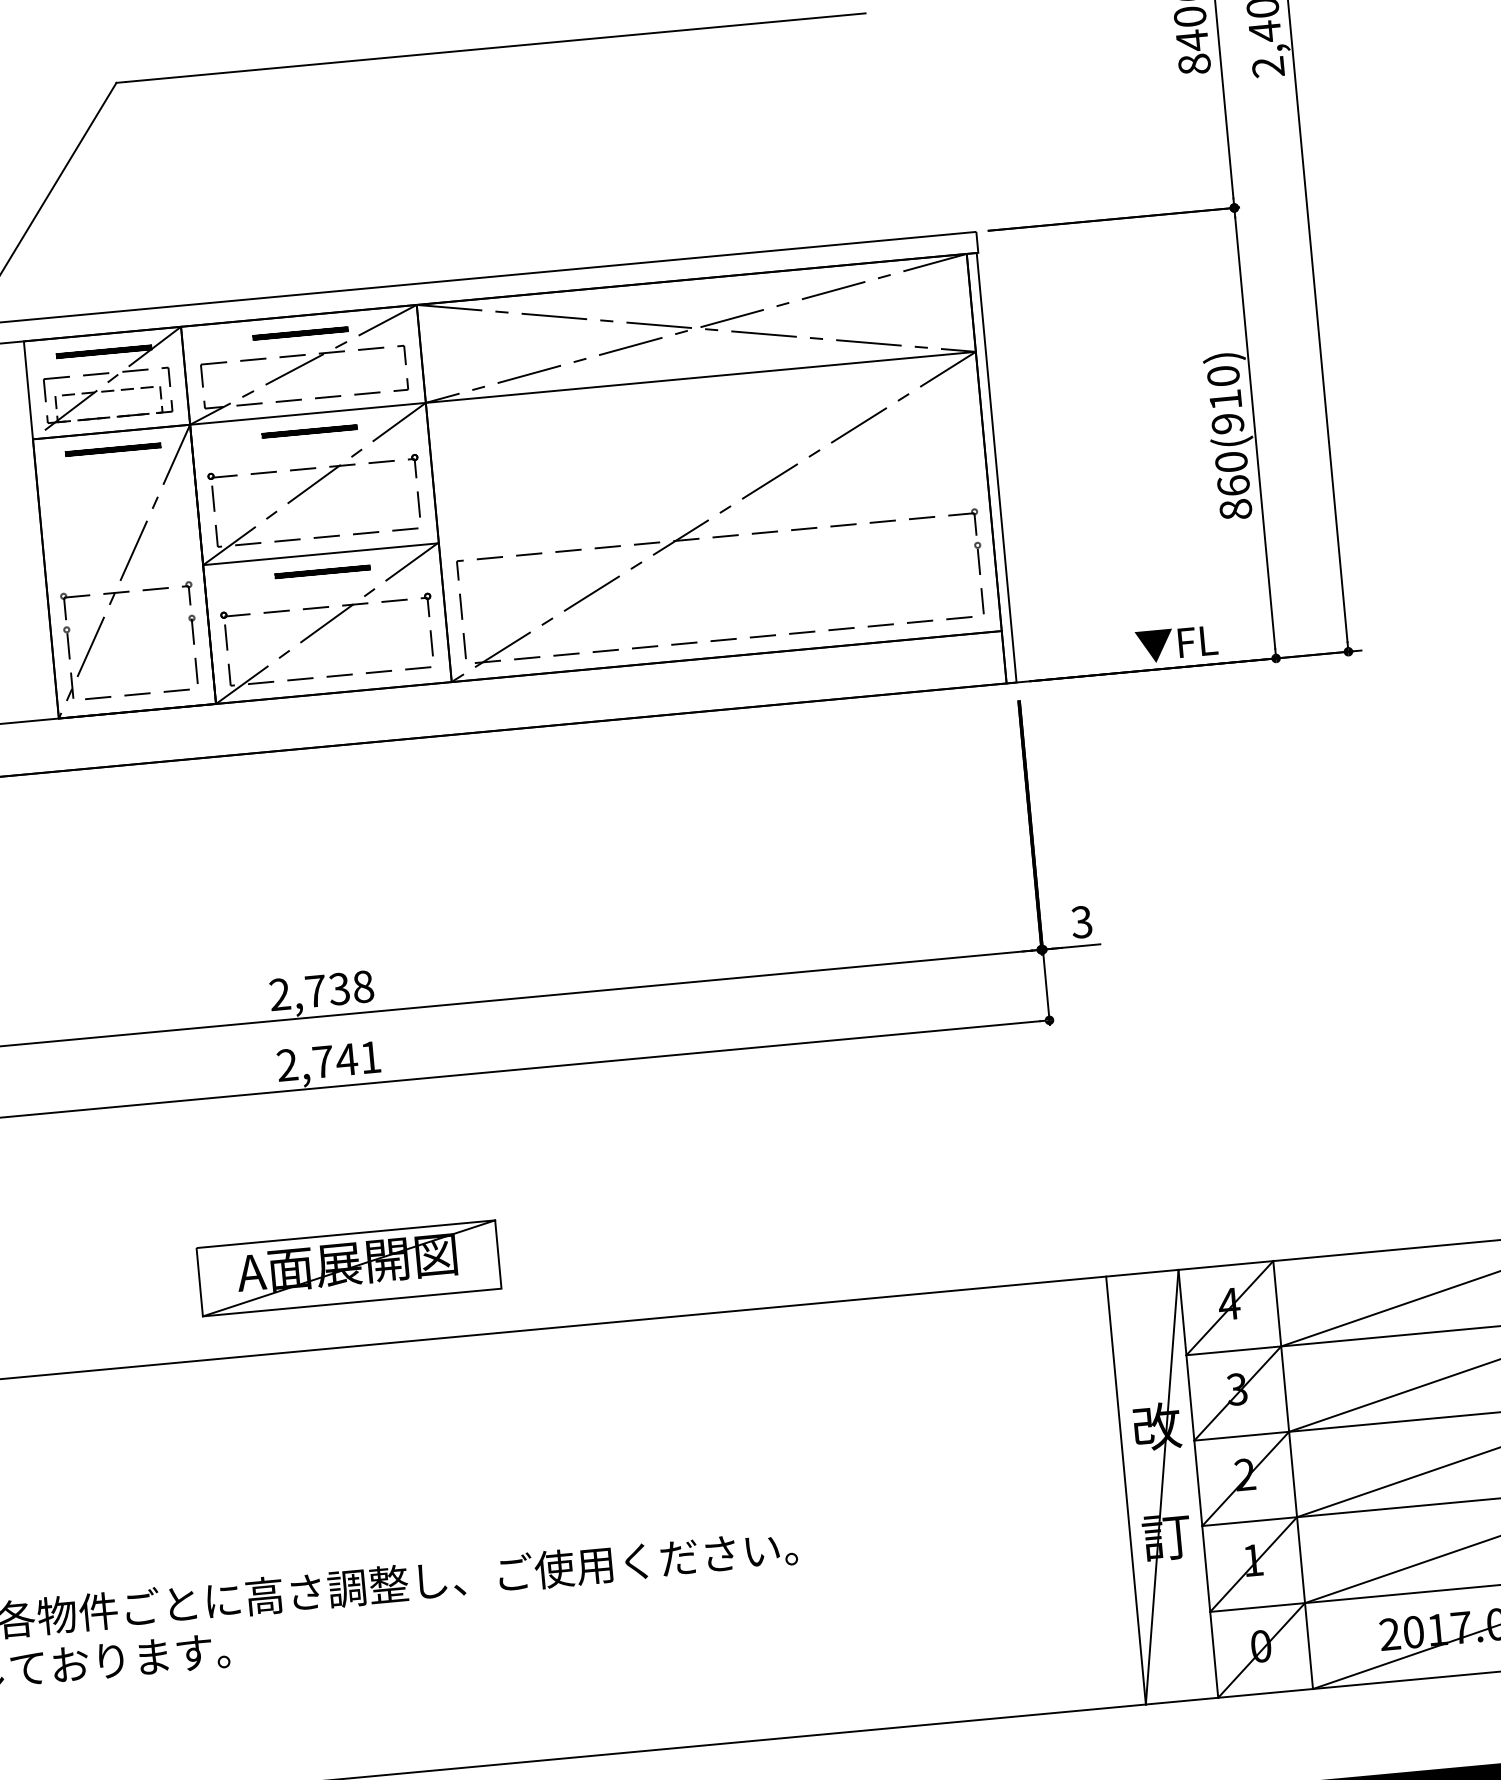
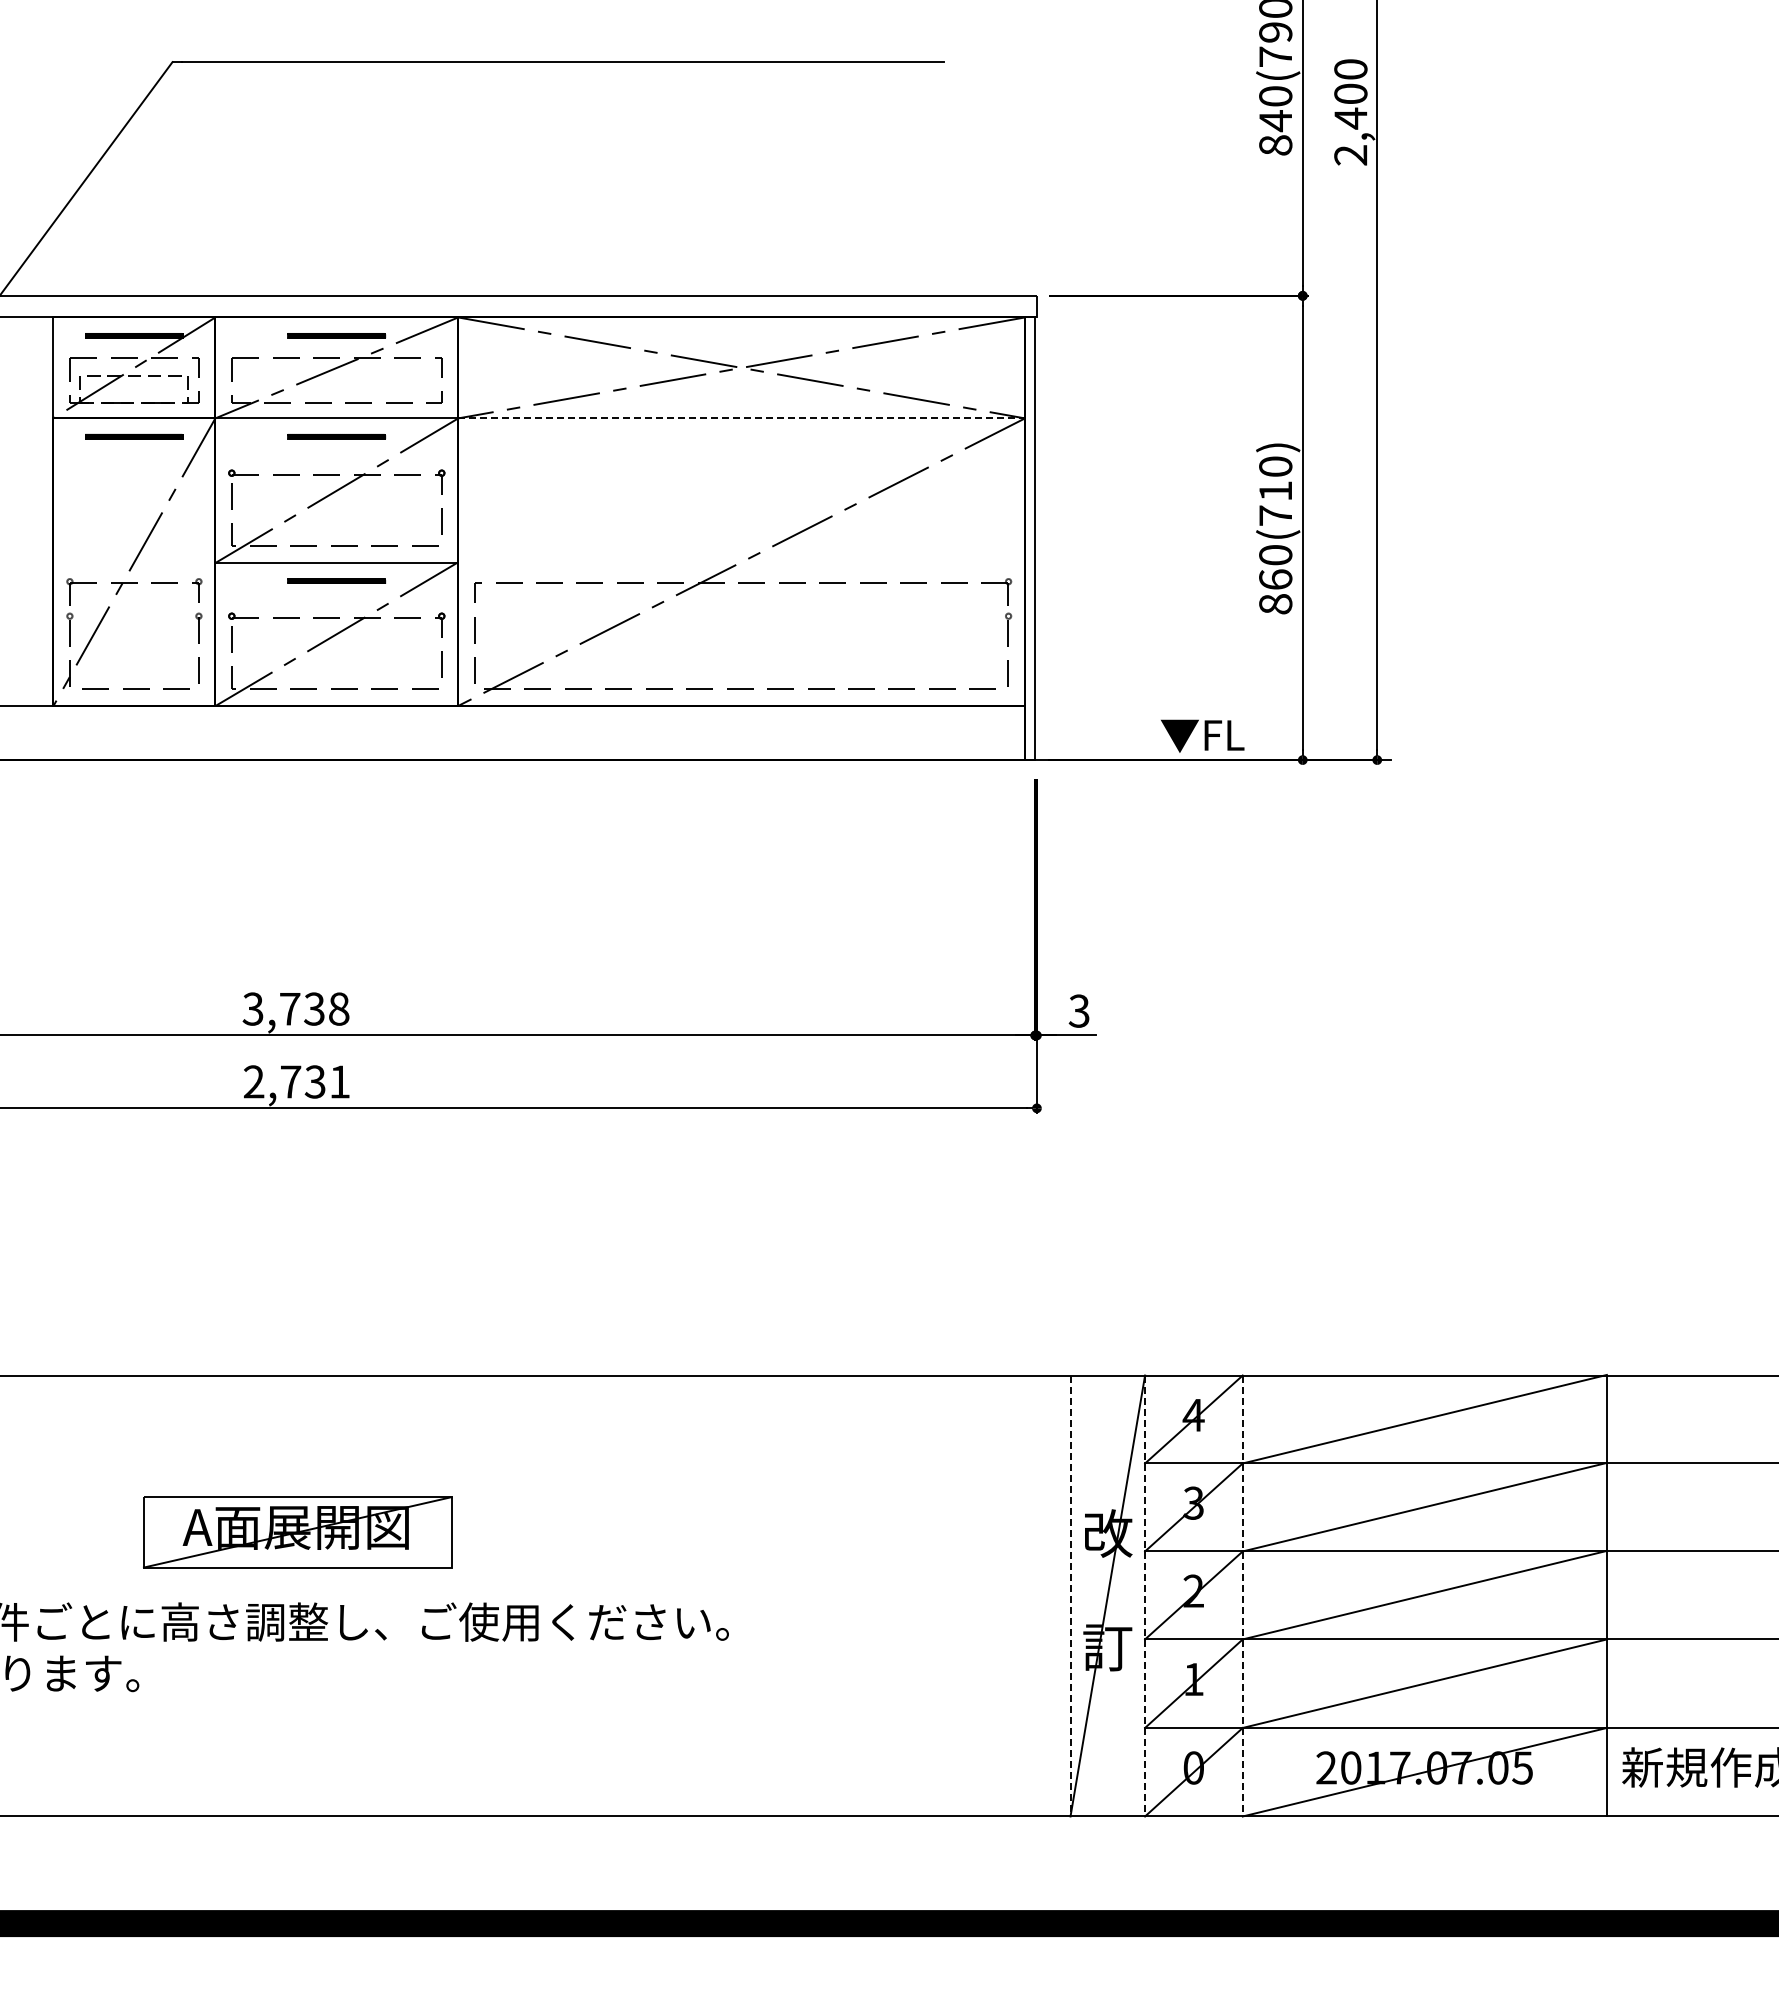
line: (701, 377) -> (742, 418), solid -> dashed
text: (1227, 423) -> (1275, 515), 860(910) -> 860(710)
text: (279, 995) -> (252, 1009), 2,738 -> 3,738
text: (346, 1059) -> (315, 1081), 2,741 -> 2,731
part: (348, 1268) -> (297, 1532), moved
line: (1292, 1475) -> (1242, 1596), solid -> dashed
line: (1198, 1484) -> (1145, 1596), solid -> dashed
line: (1126, 1491) -> (1070, 1596), solid -> dashed

